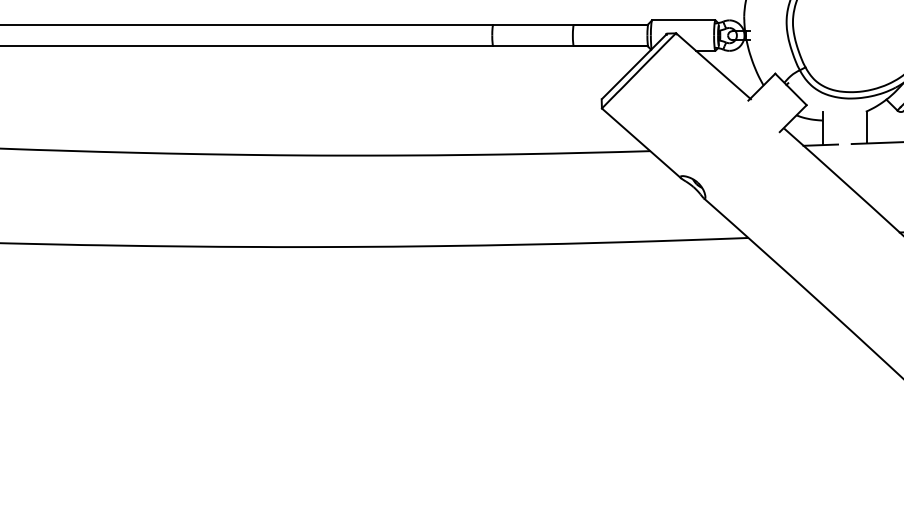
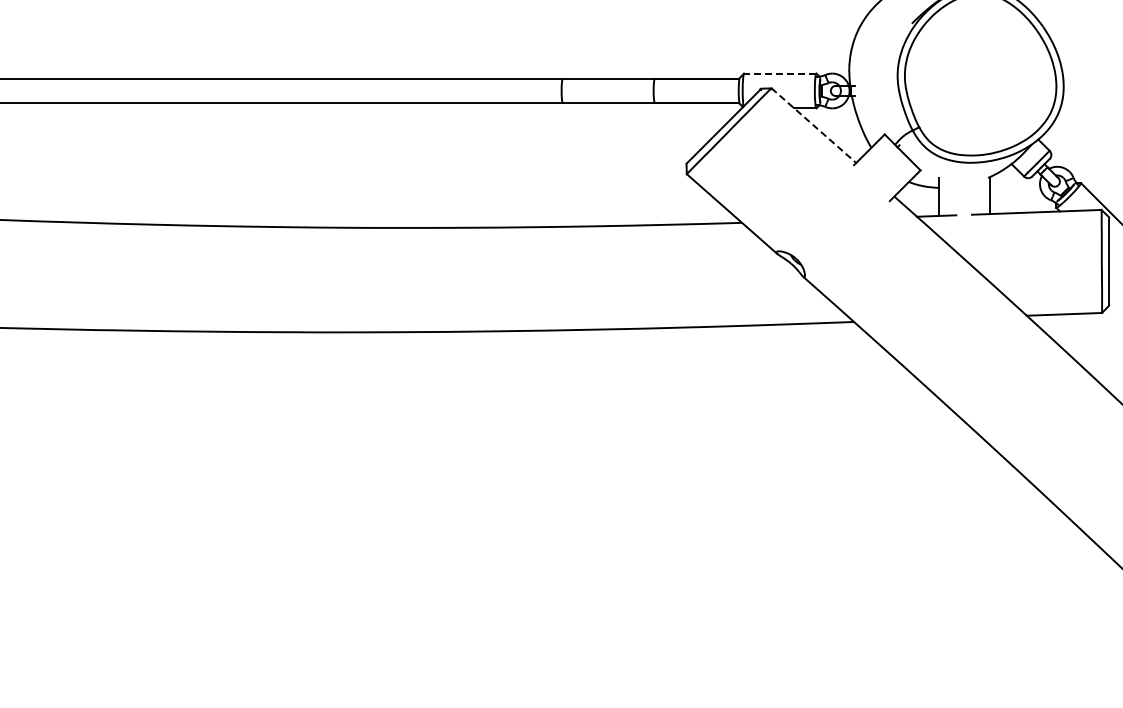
line: (683, 20) -> (779, 73), solid -> dashed
line: (713, 65) -> (814, 125), solid -> dashed

